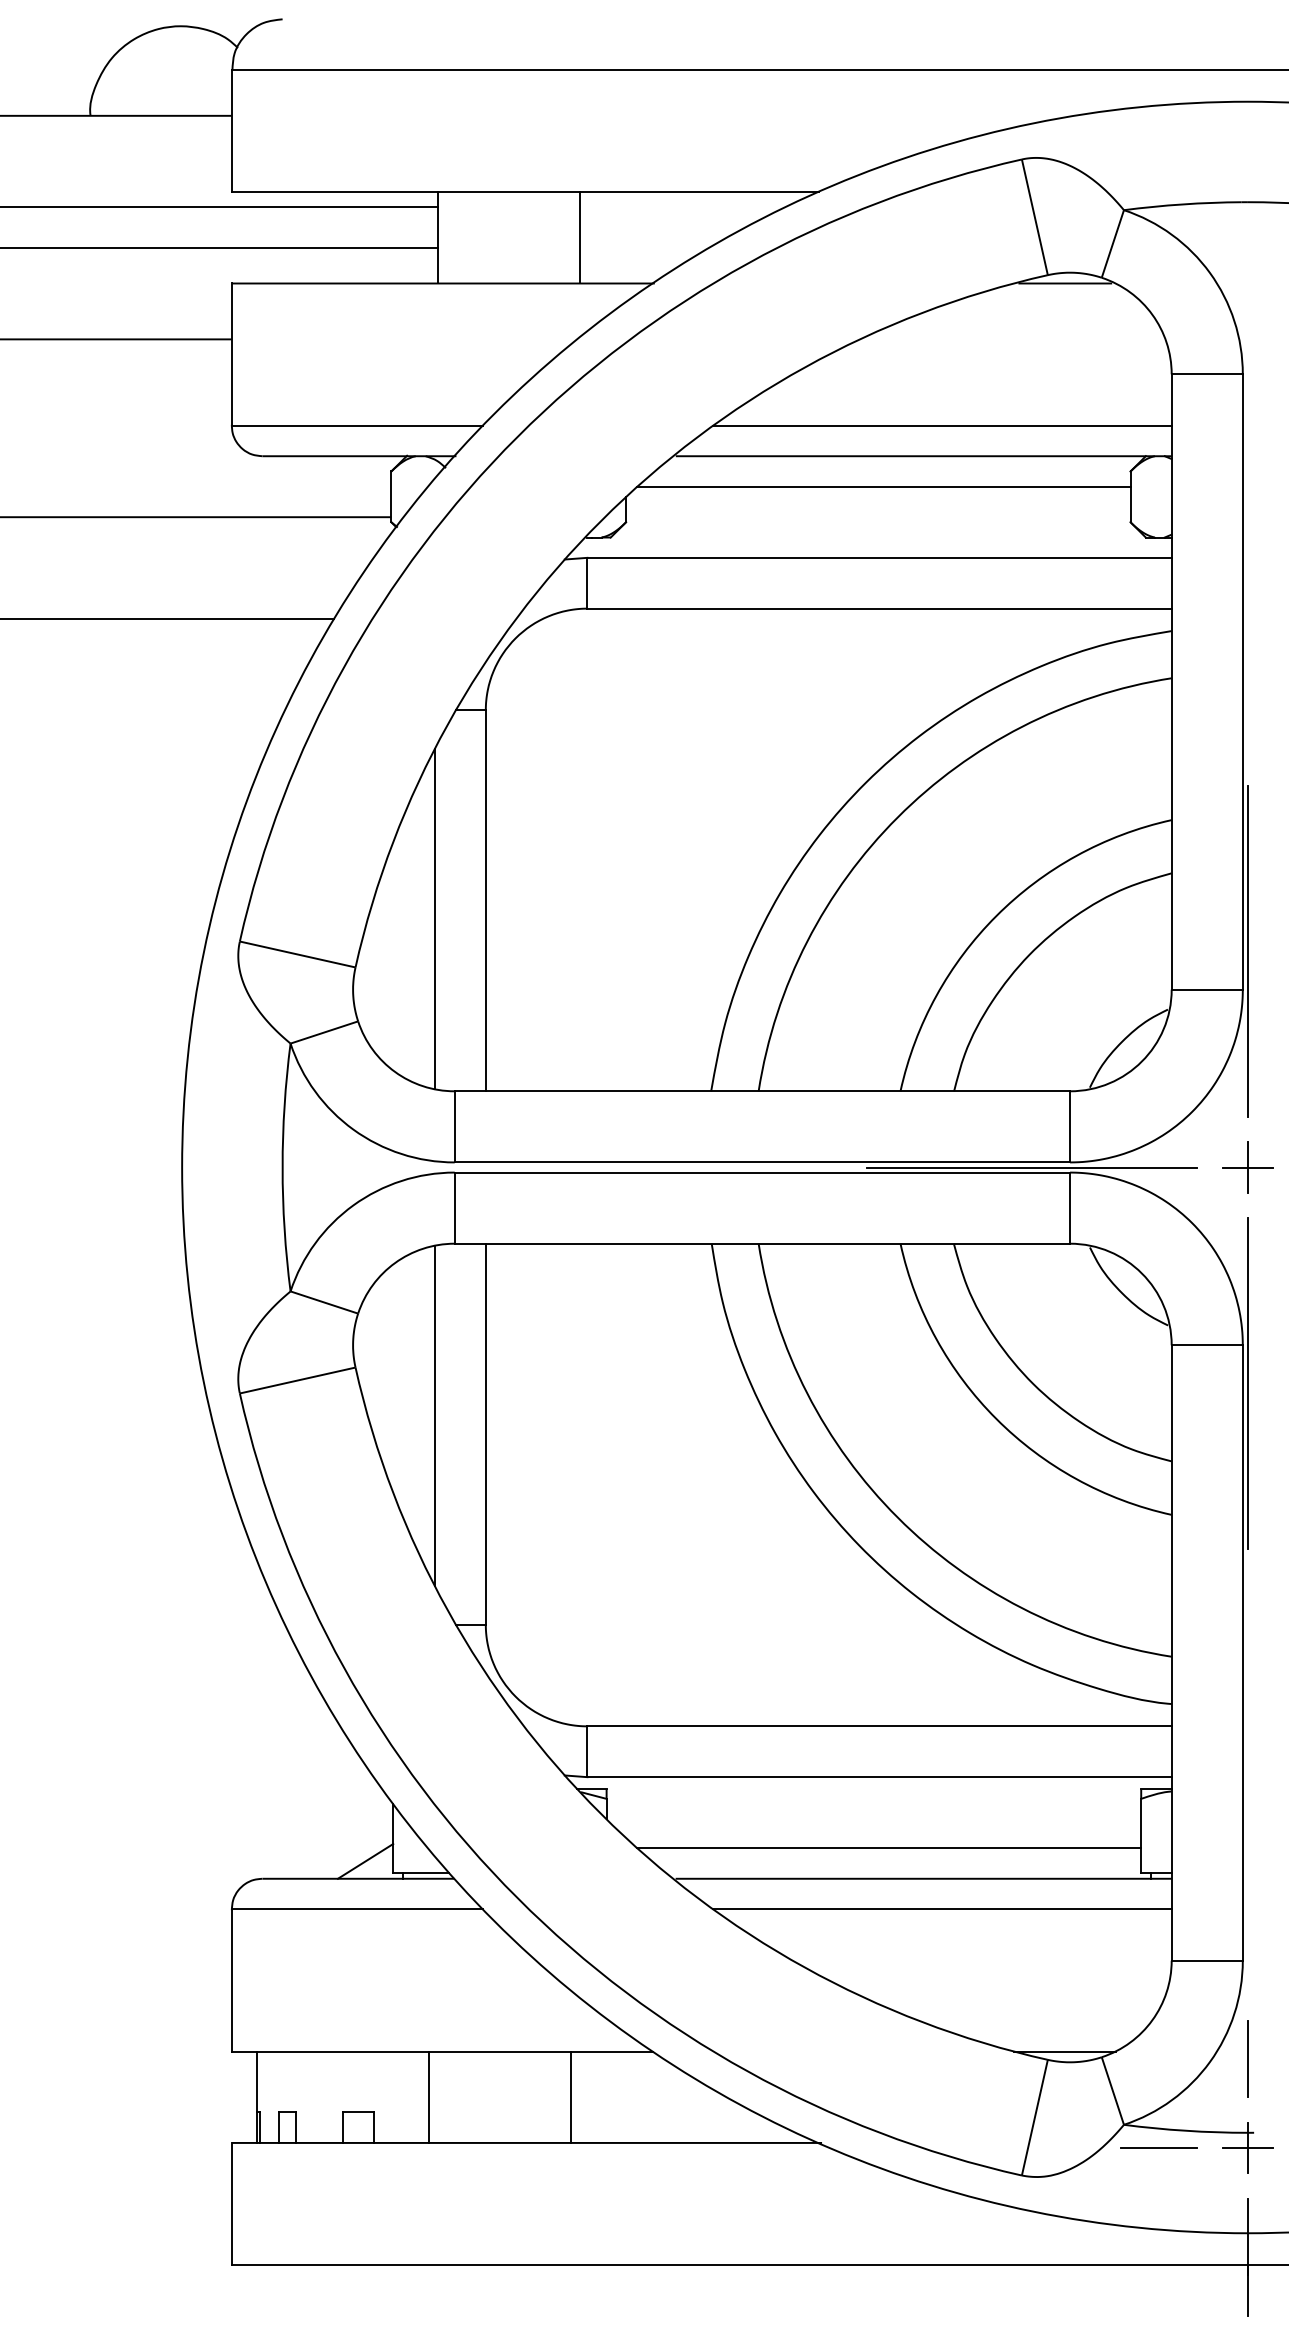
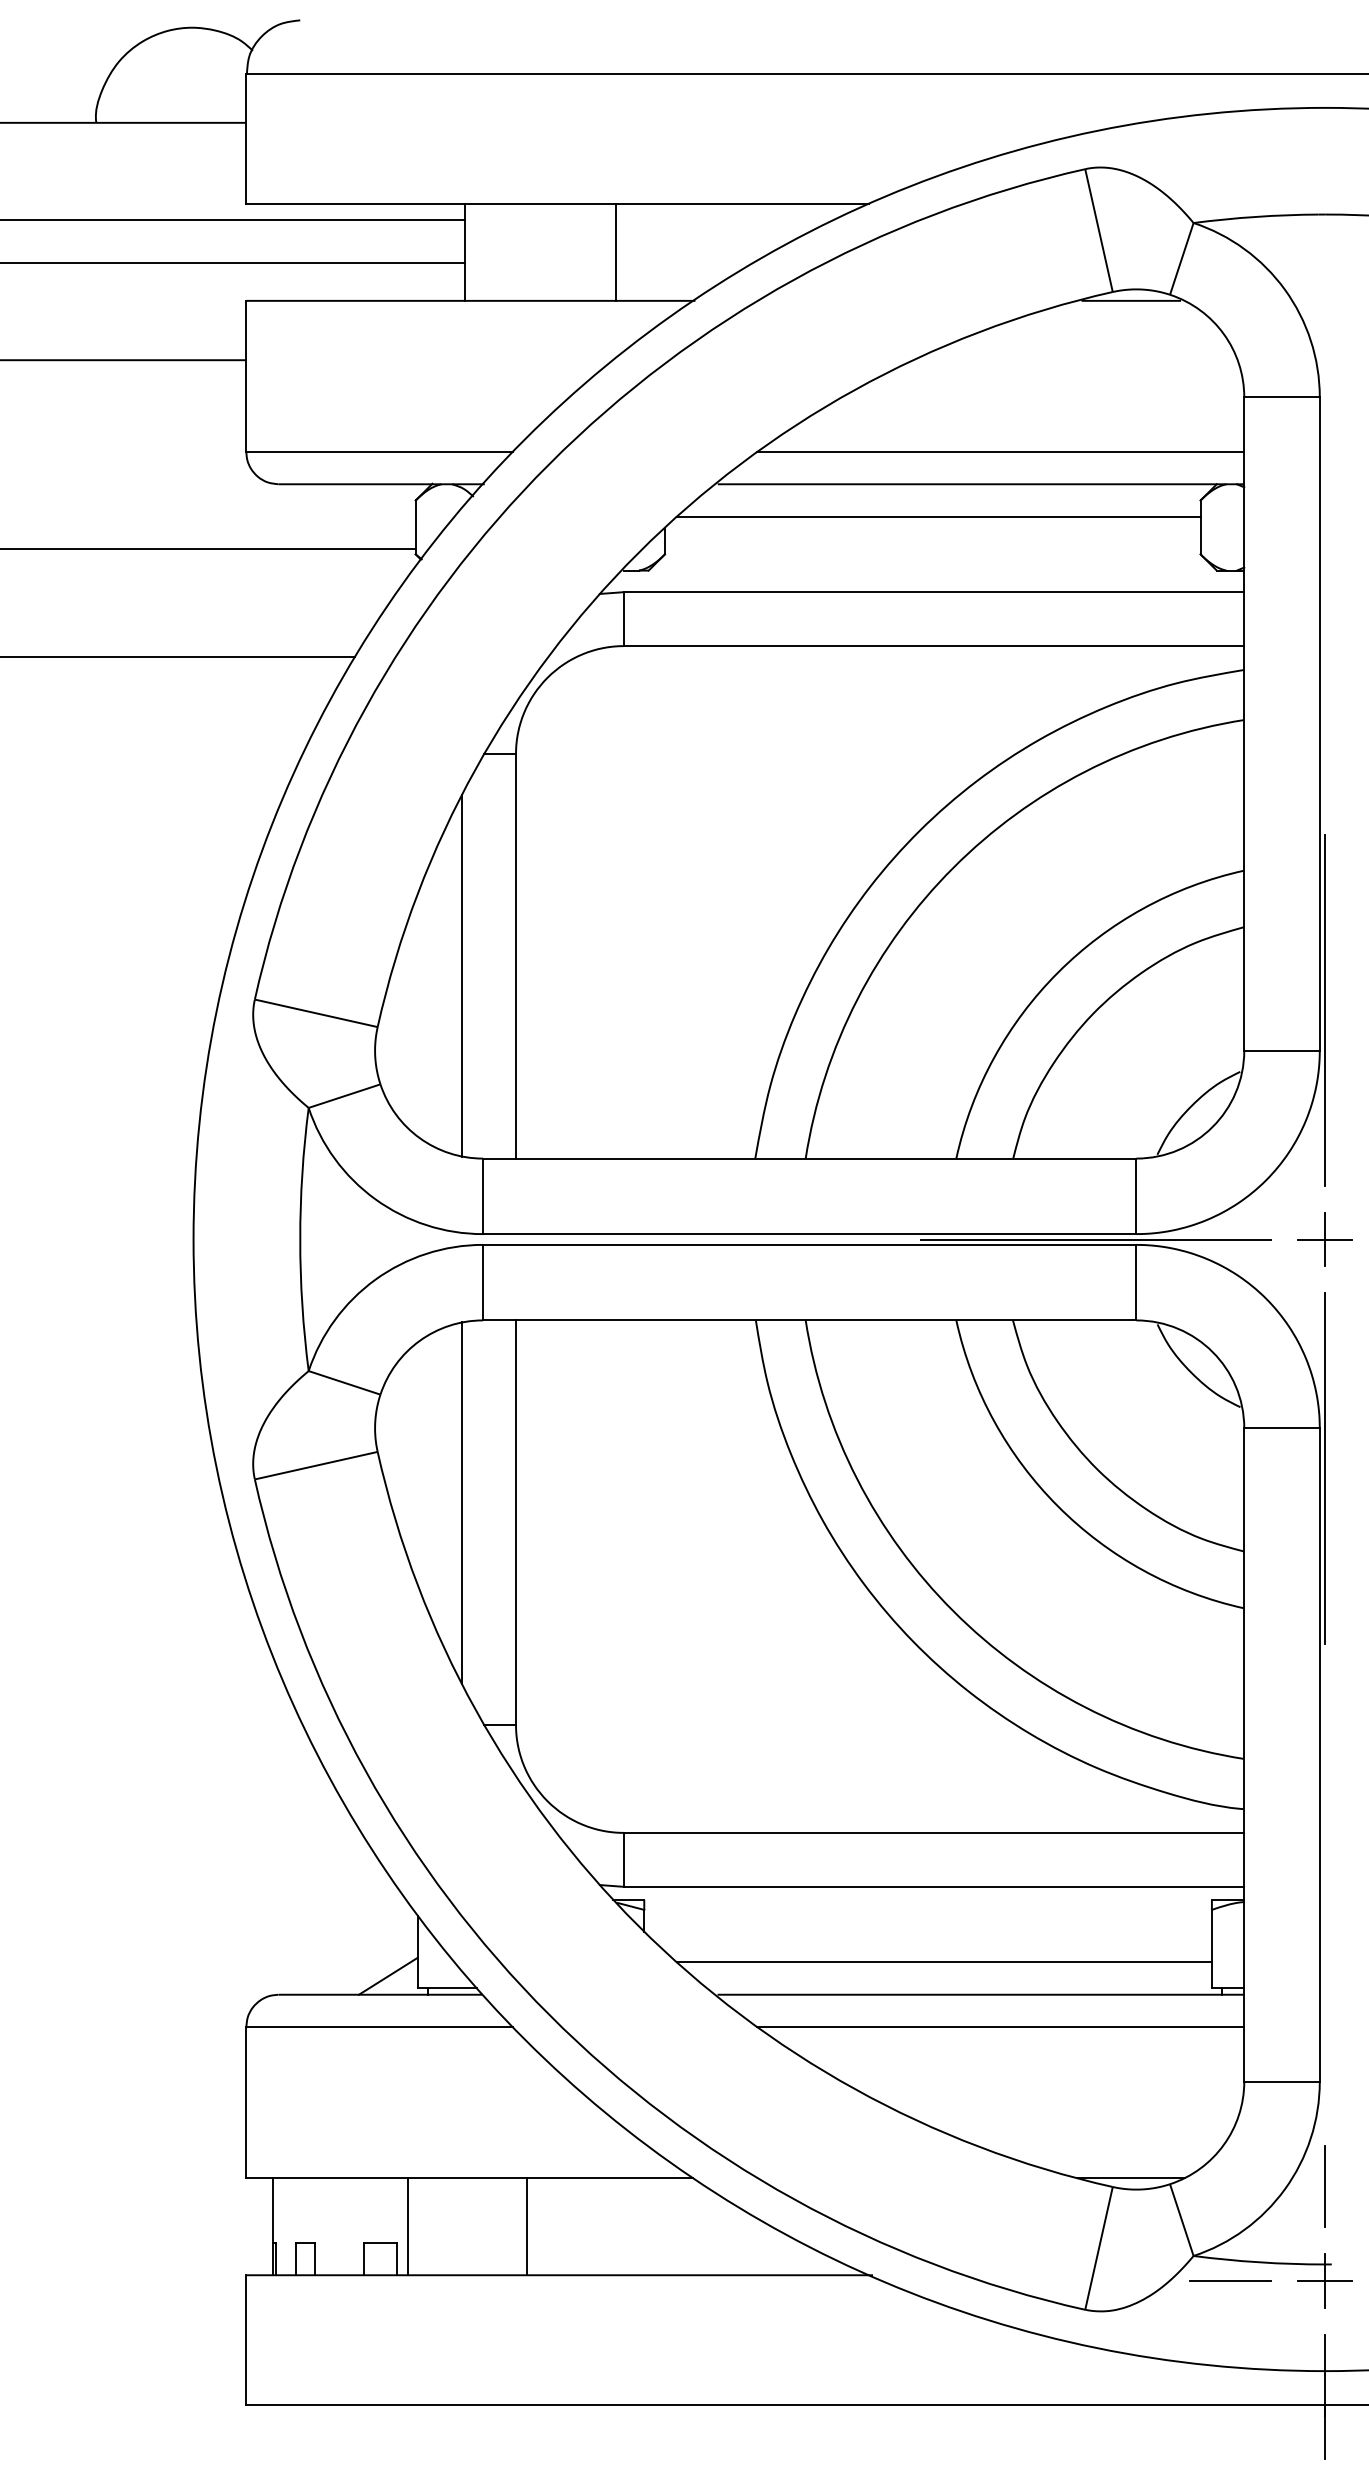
line: (428, 2096) -> (407, 2225), moved
line: (571, 2096) -> (527, 2225), moved

